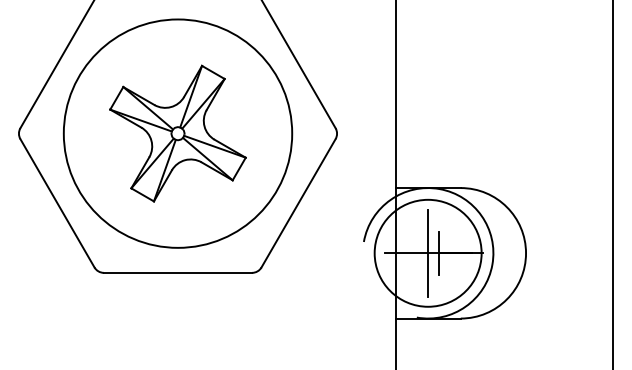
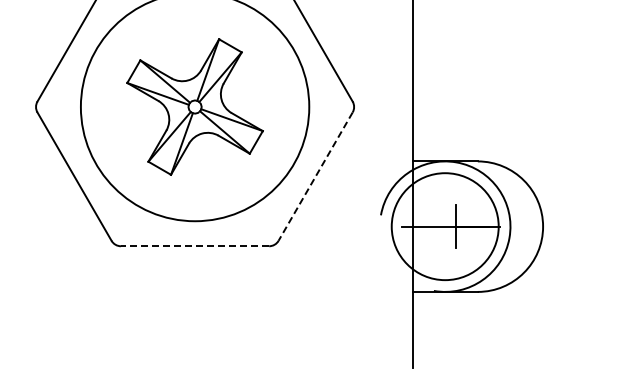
line: (298, 203) -> (315, 176), solid -> dashed
line: (428, 252) -> (445, 225), removed
line: (177, 272) -> (194, 245), solid -> dashed

